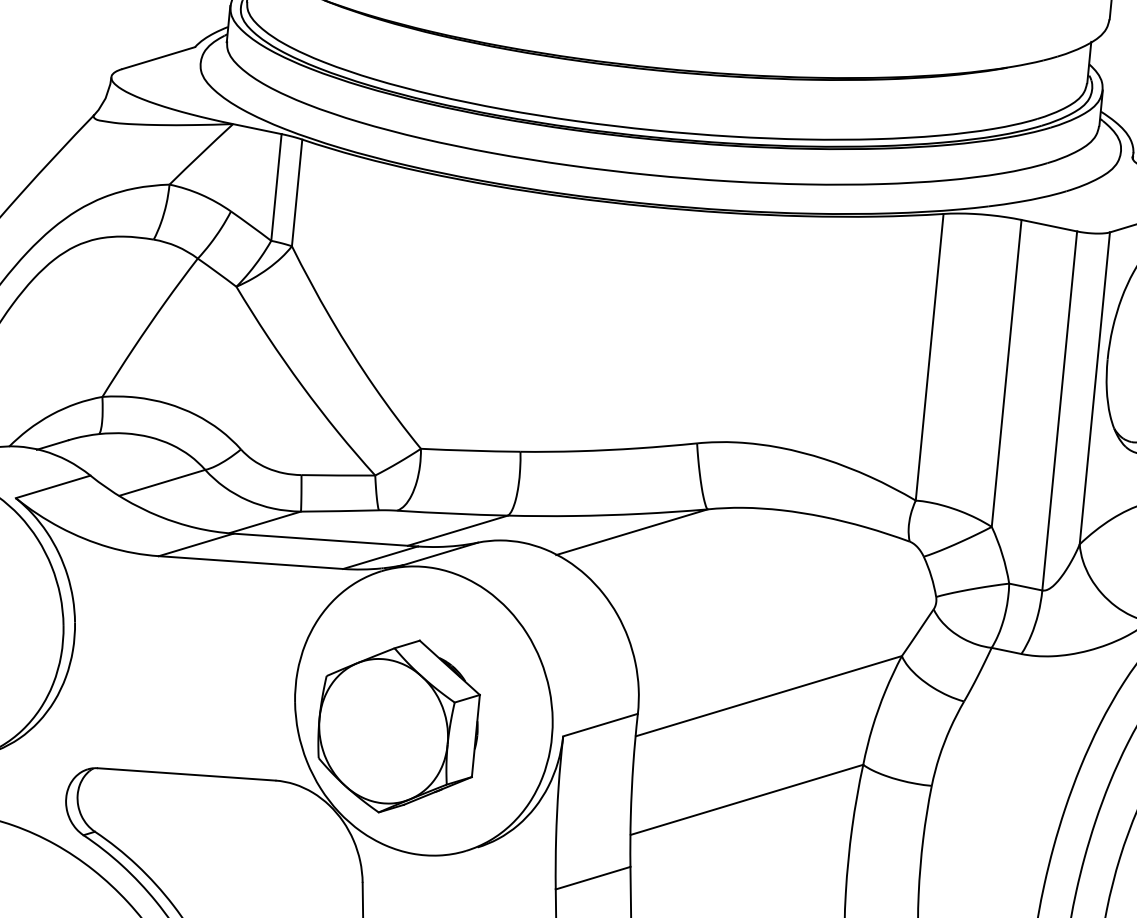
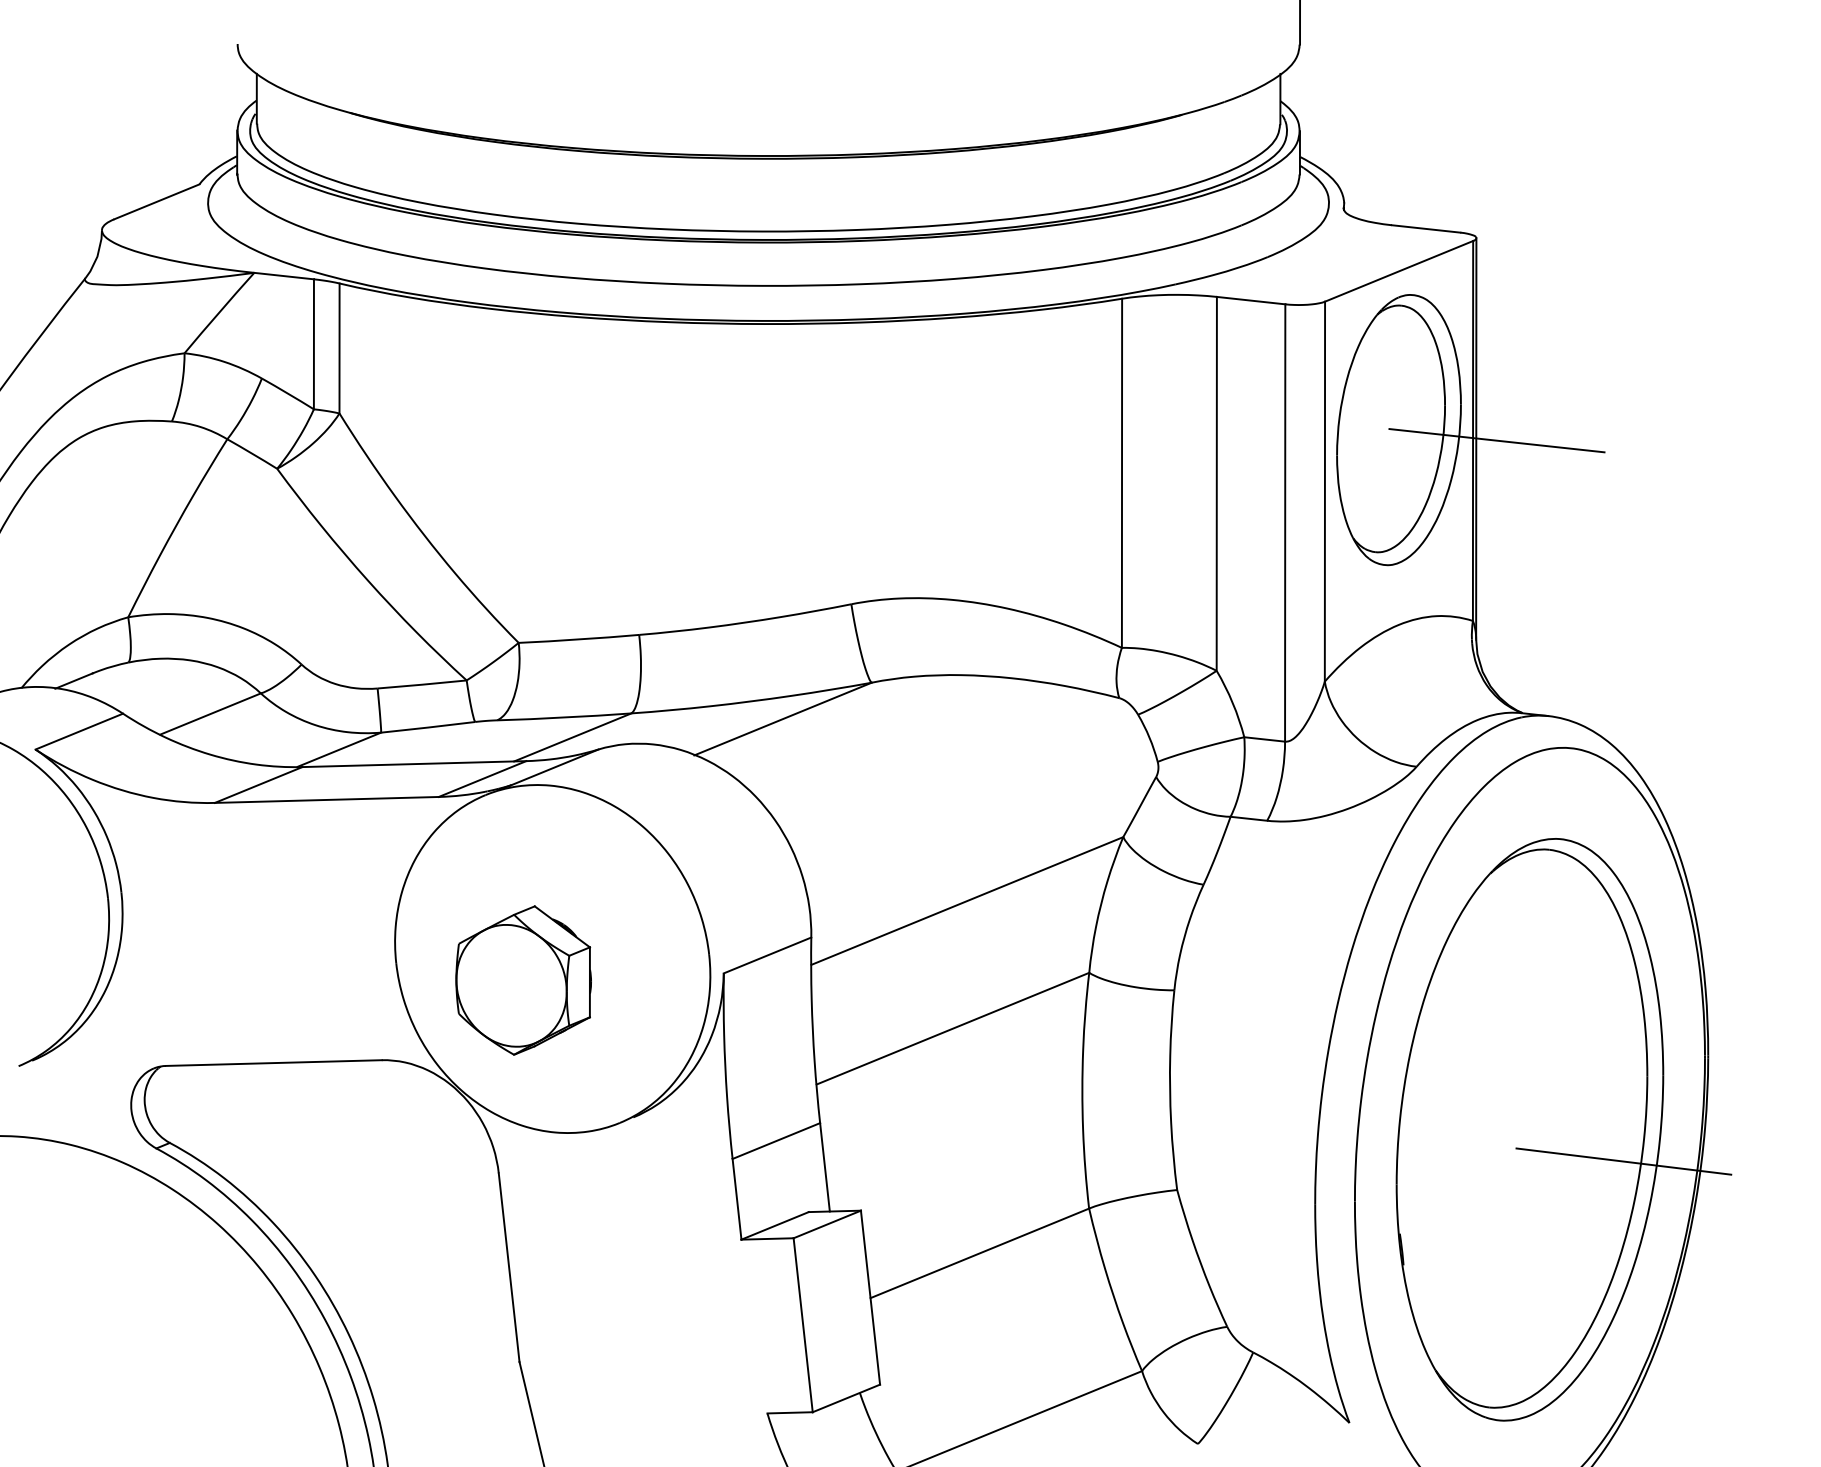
part: (398, 726) -> (523, 980), size x0.7

